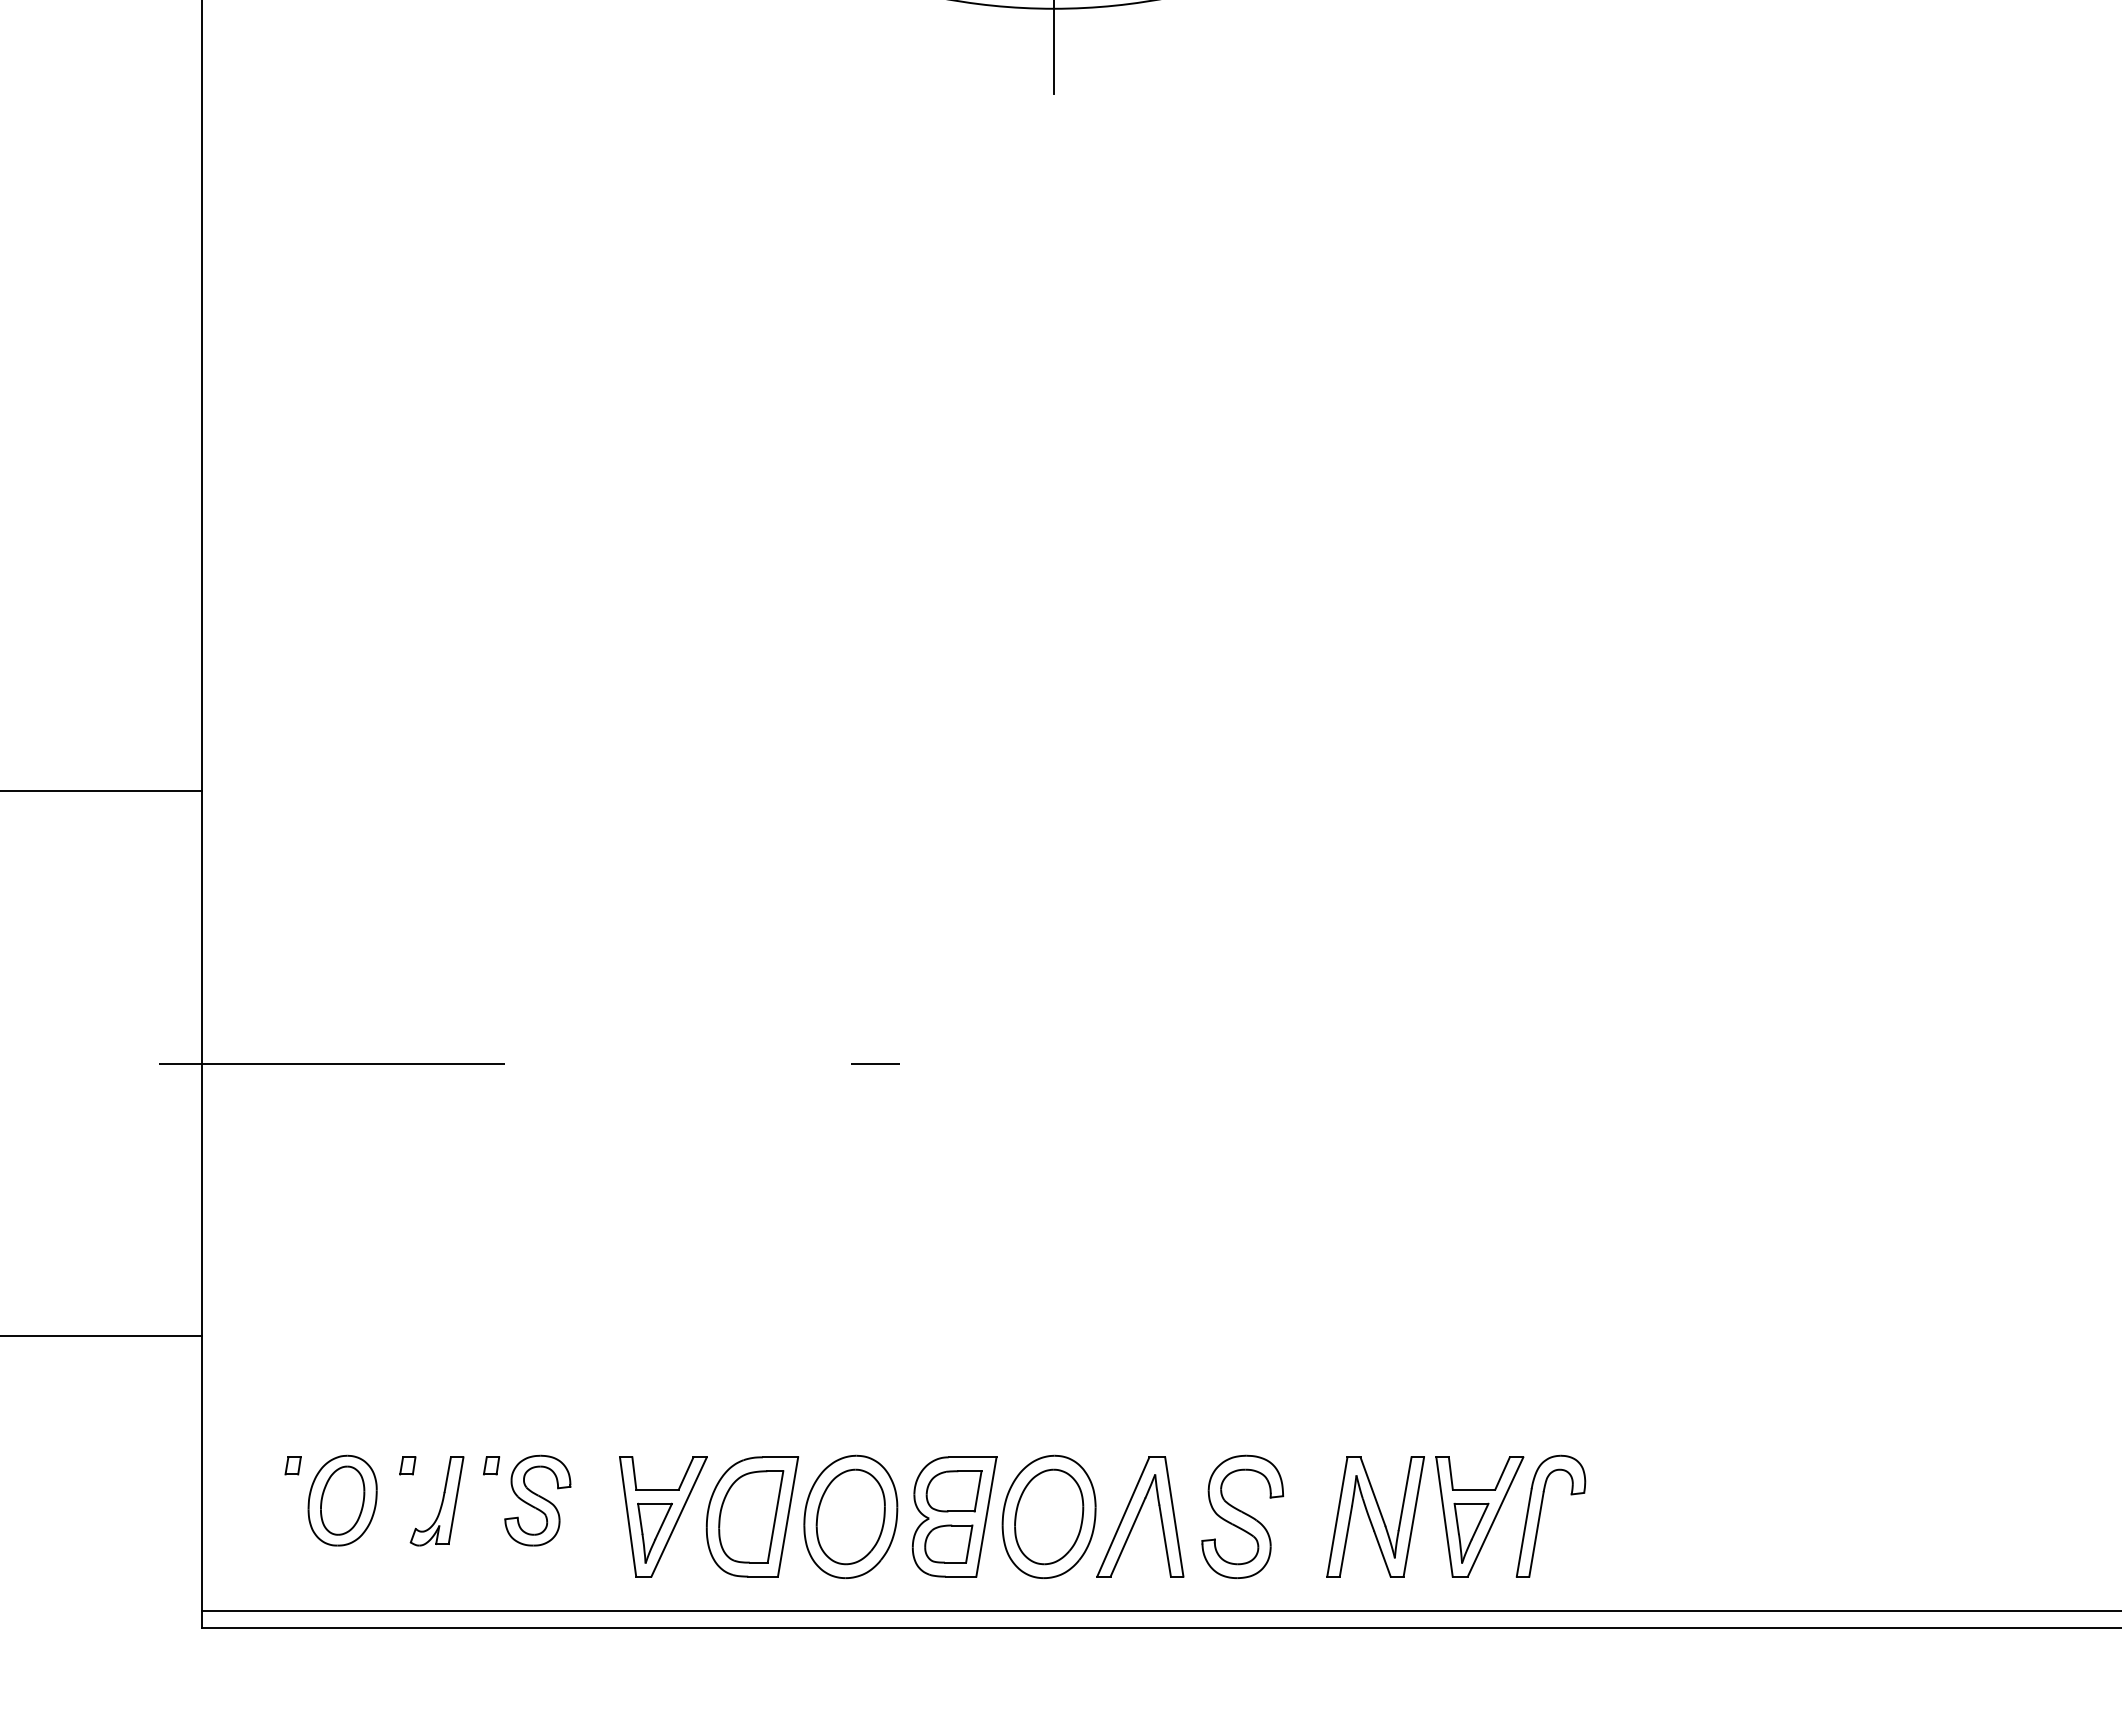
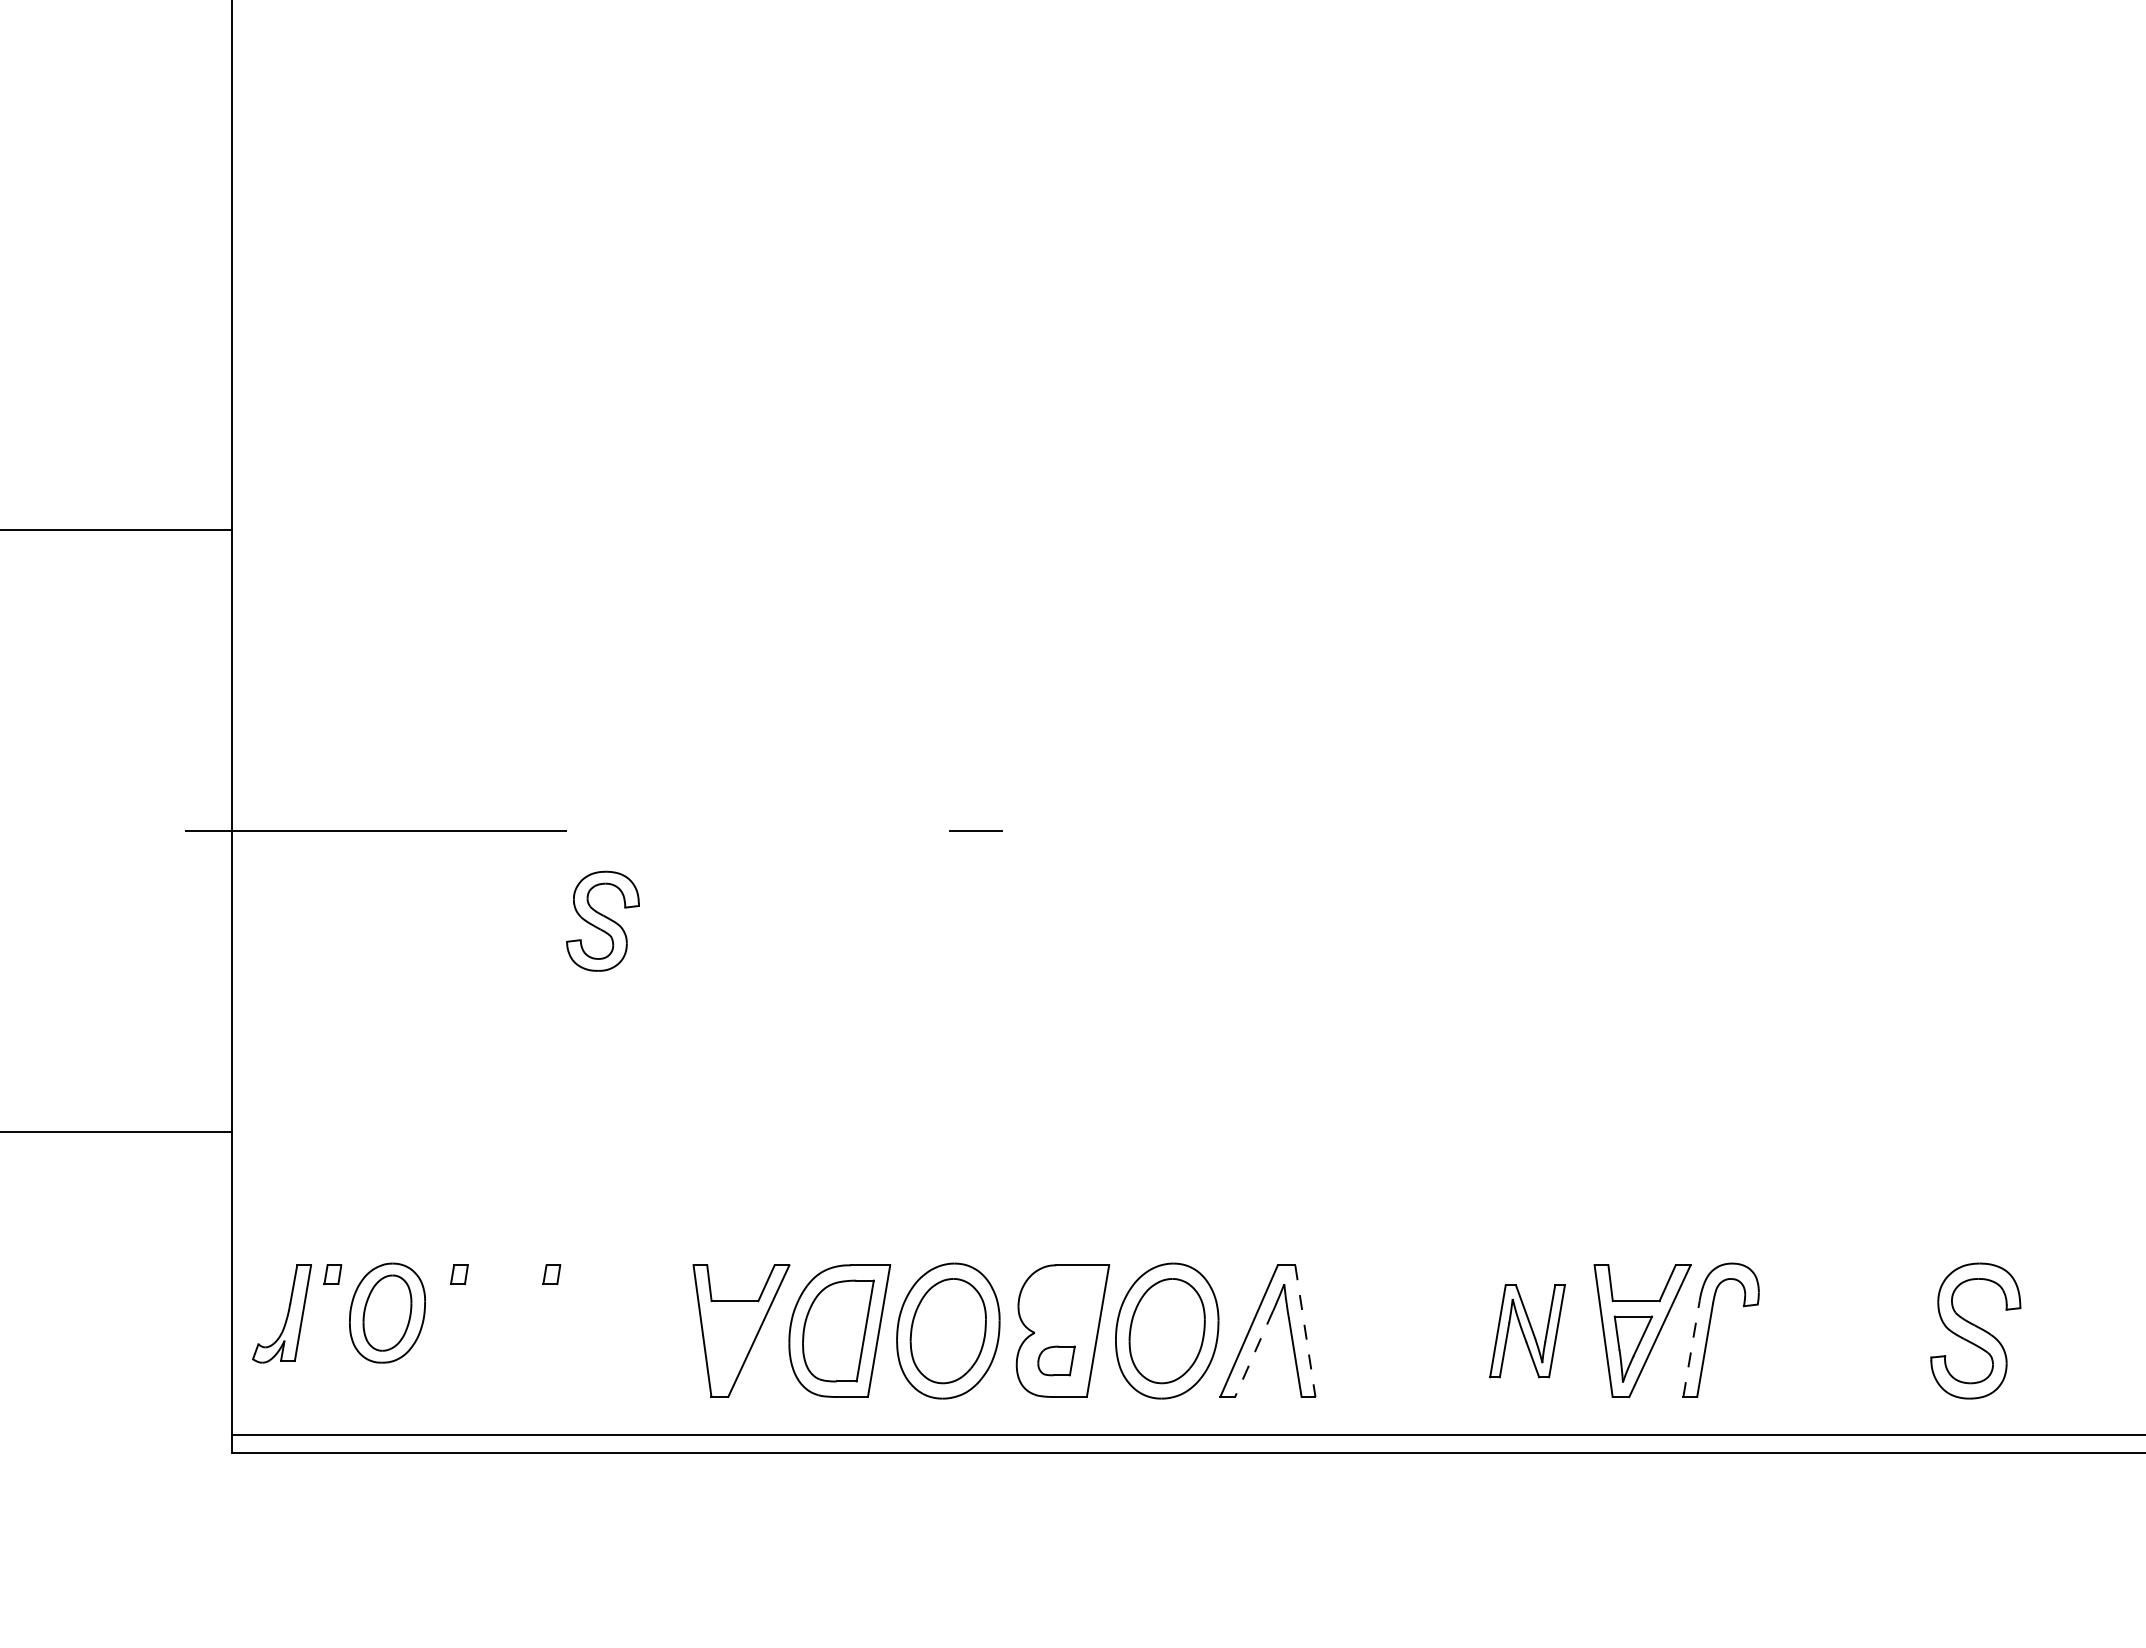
part: (953, 1491) -> (1061, 1302), removed
part: (537, 1500) -> (602, 921), moved
part: (436, 1501) -> (281, 1314), moved
part: (1242, 1516) -> (1975, 1330), moved
part: (1375, 1516) -> (1527, 1330), size x0.7
line: (1174, 1517) -> (1305, 1331), solid -> dashed
part: (654, 1532) -> (731, 1348), removed
line: (1524, 1532) -> (1691, 1348), solid -> dashed
line: (1127, 1537) -> (1253, 1353), solid -> dashed
part: (948, 1543) -> (1056, 1360), size x0.7

